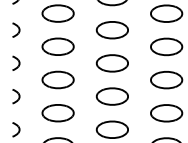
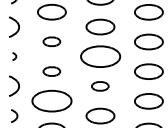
part: (16, 29) -> (14, 26), size x1.6
part: (57, 46) -> (51, 41), size x0.6
part: (16, 62) -> (14, 55), size x0.6
part: (111, 63) -> (99, 56), size x1.4
part: (57, 79) -> (51, 71), size x0.6
part: (16, 96) -> (14, 86), size x1.6
part: (111, 96) -> (99, 86), size x0.6
part: (57, 113) -> (51, 101), size x1.4

